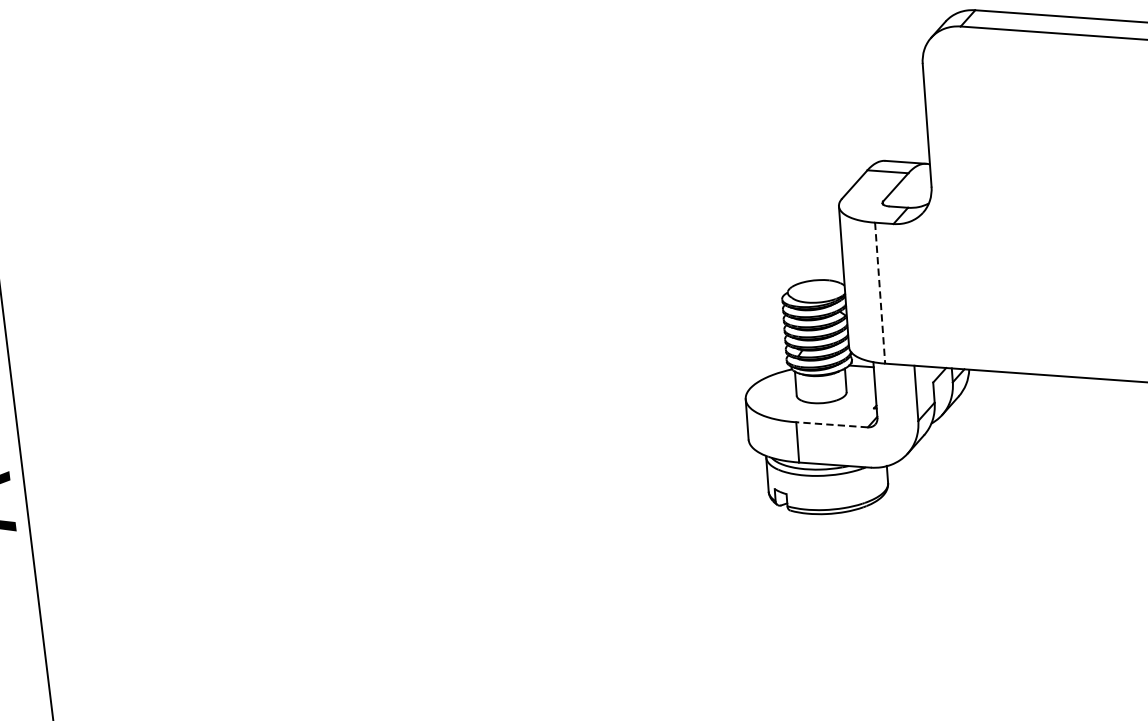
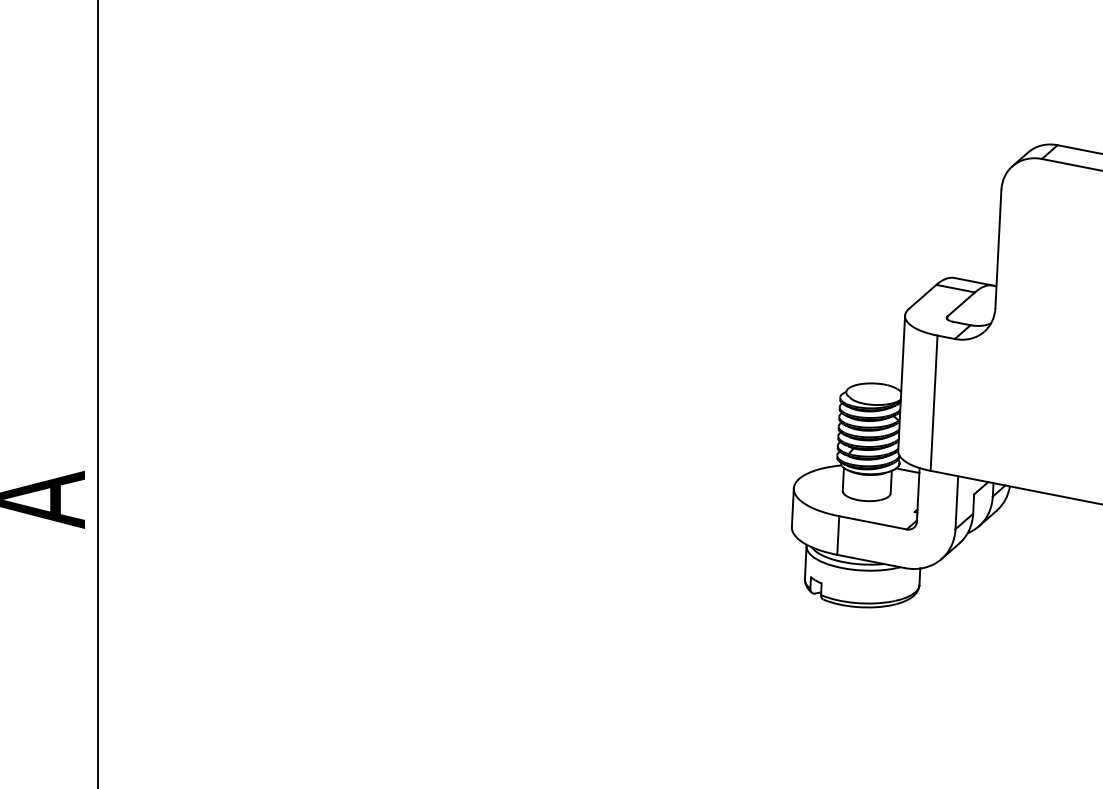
line: (880, 293) -> (934, 403), dashed -> solid
line: (831, 424) -> (872, 522), dashed -> solid

